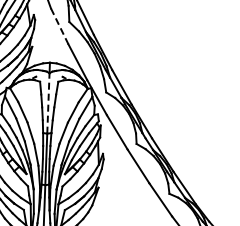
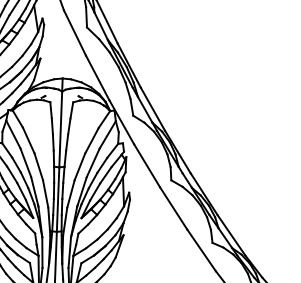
line: (59, 26) -> (74, 33), dashed -> solid
line: (48, 102) -> (60, 128), dashed -> solid

